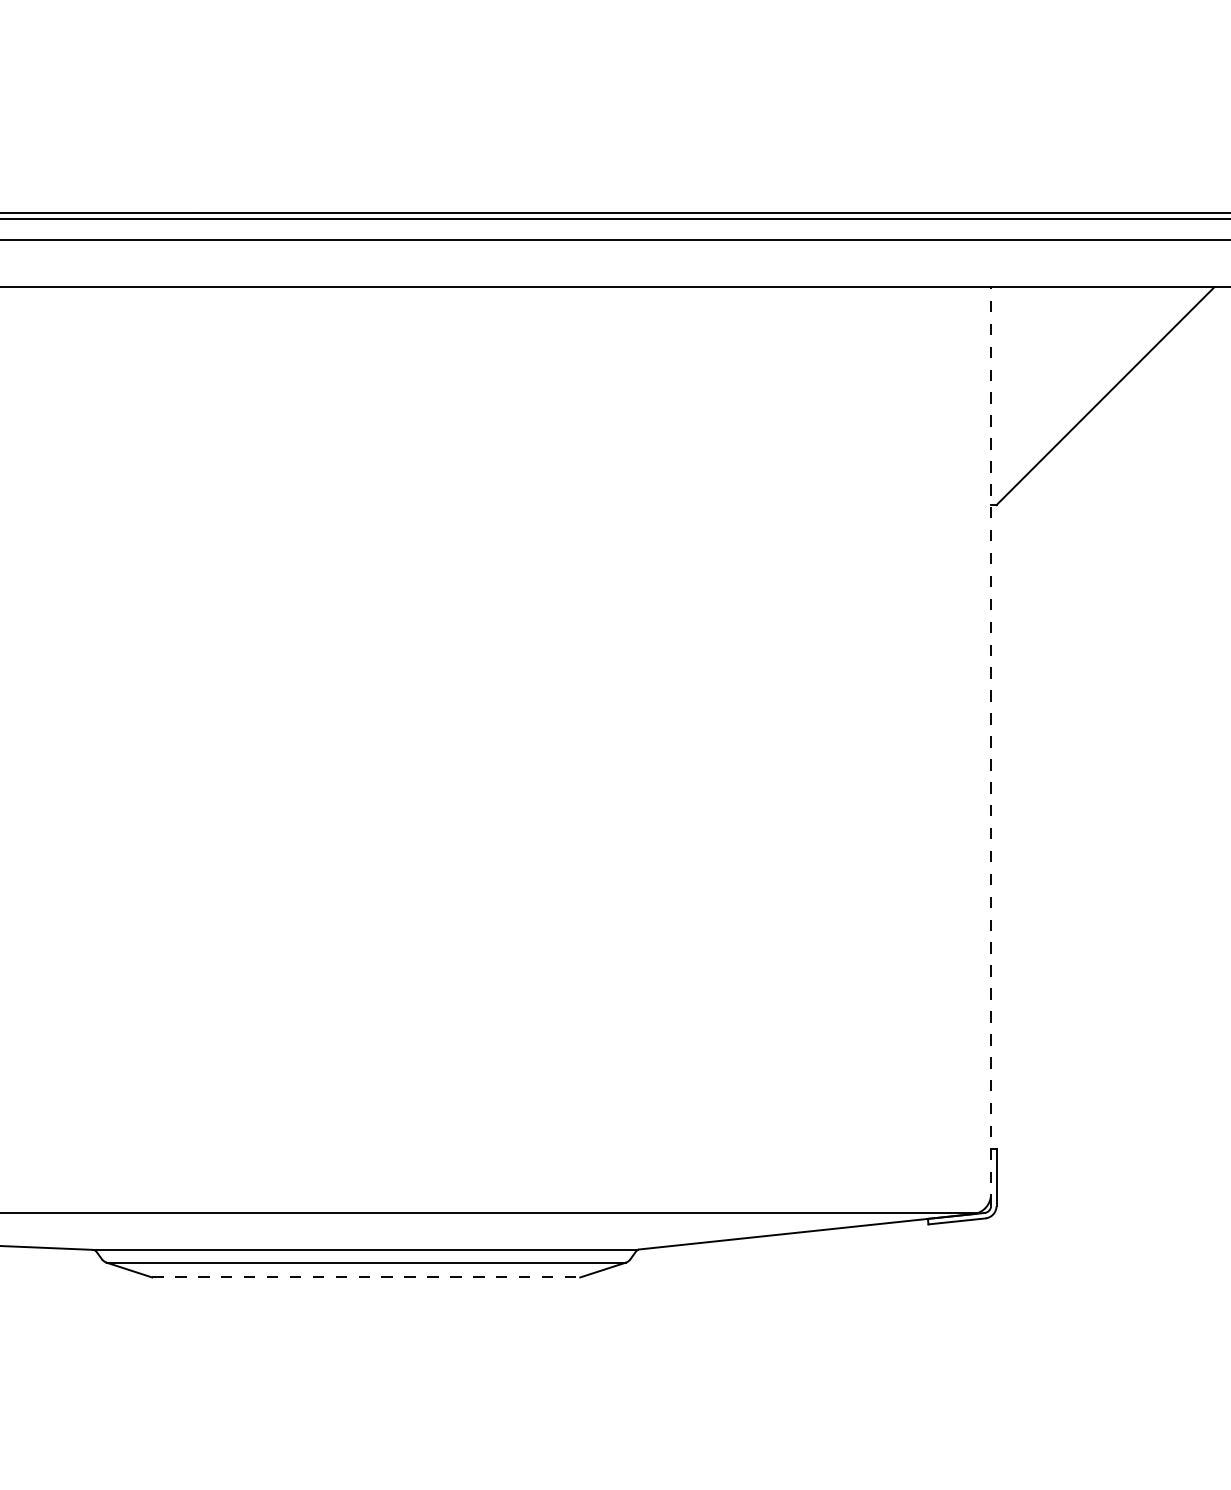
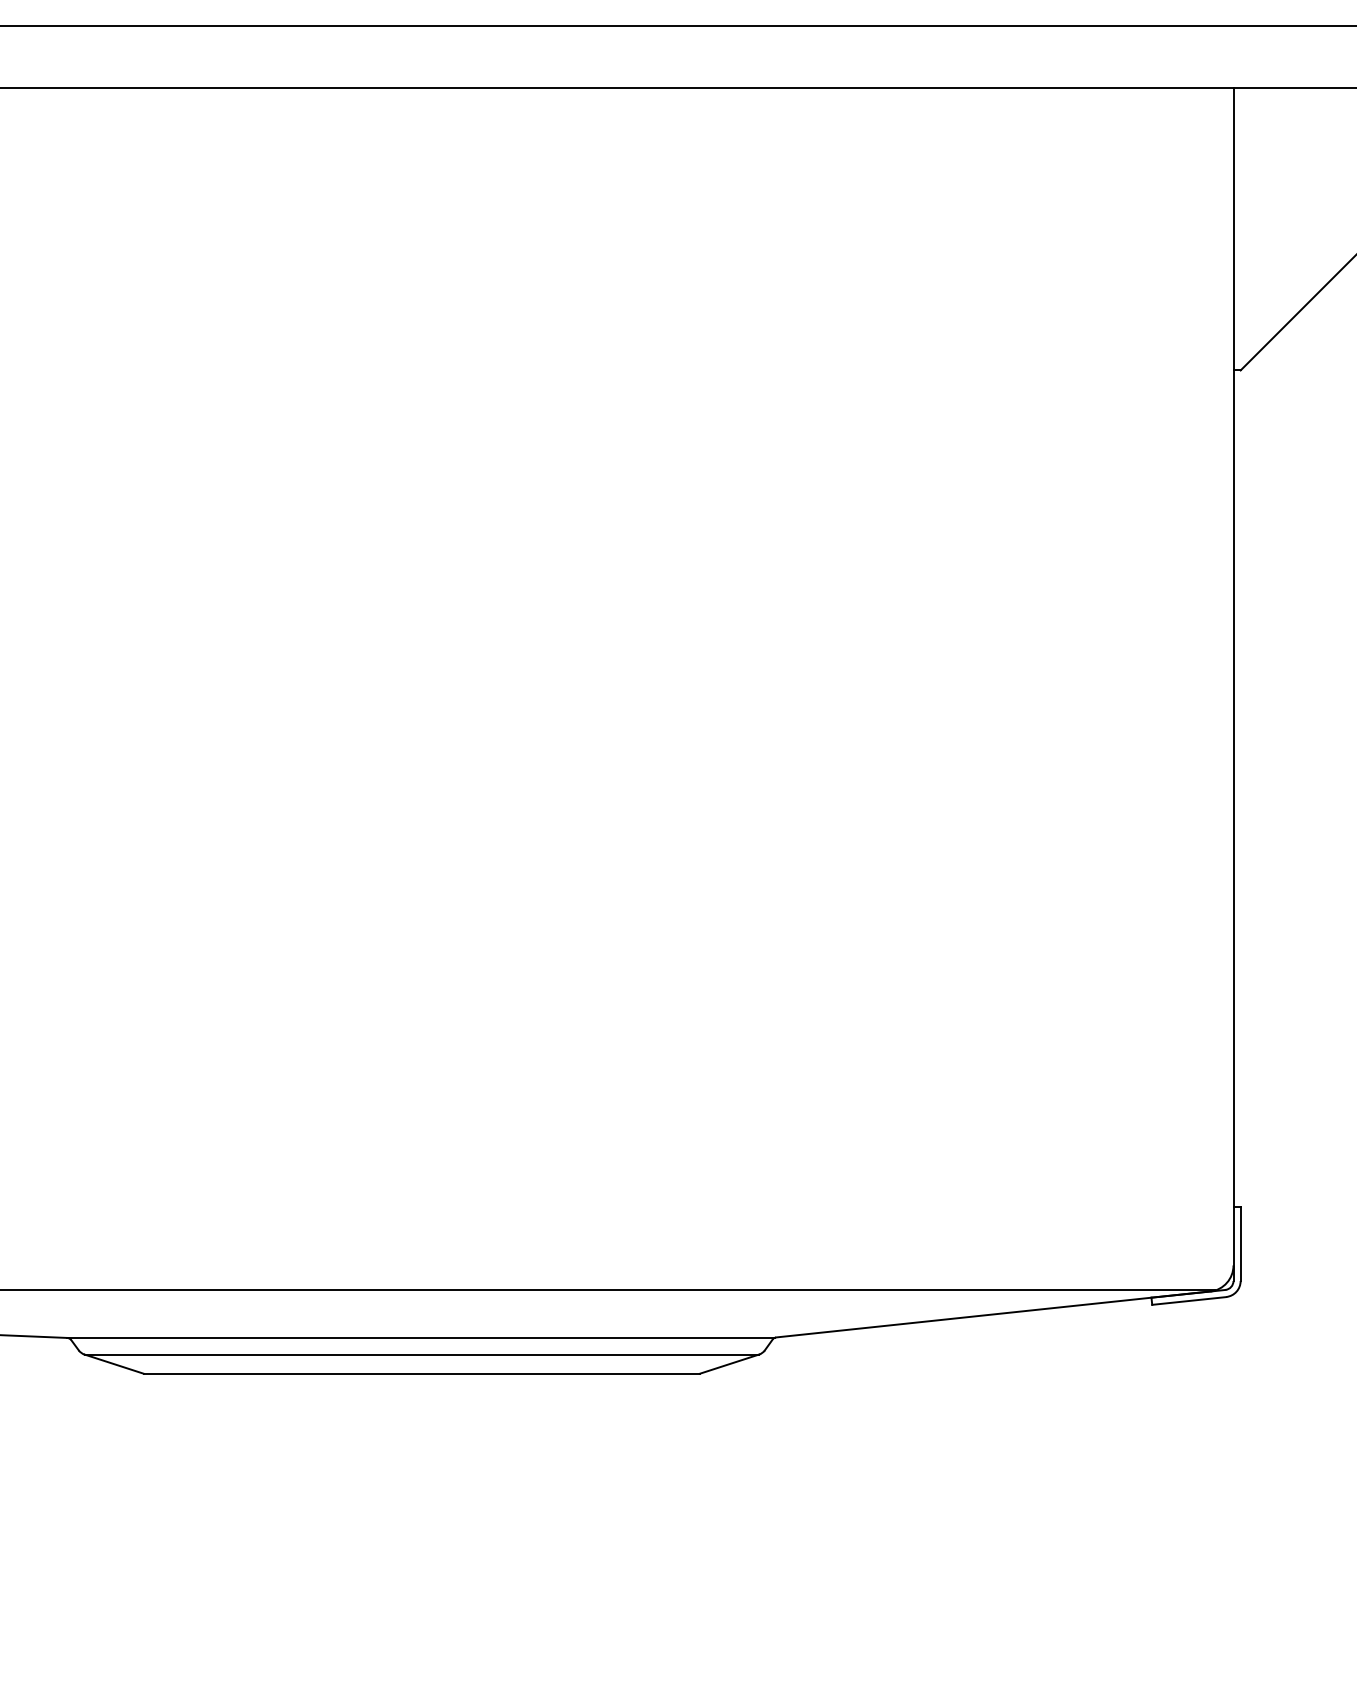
line: (991, 746) -> (1234, 684), dashed -> solid
line: (366, 1277) -> (422, 1373), dashed -> solid

